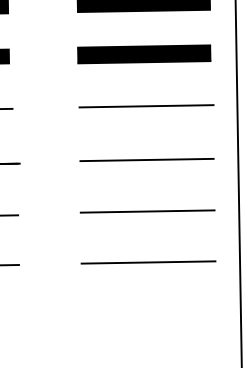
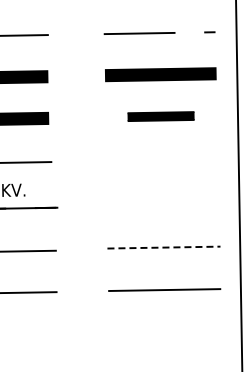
part: (143, 54) -> (160, 116), size x0.6
line: (145, 105) -> (162, 159), removed
line: (145, 159) -> (162, 204), removed
line: (147, 211) -> (163, 247), solid -> dashed

